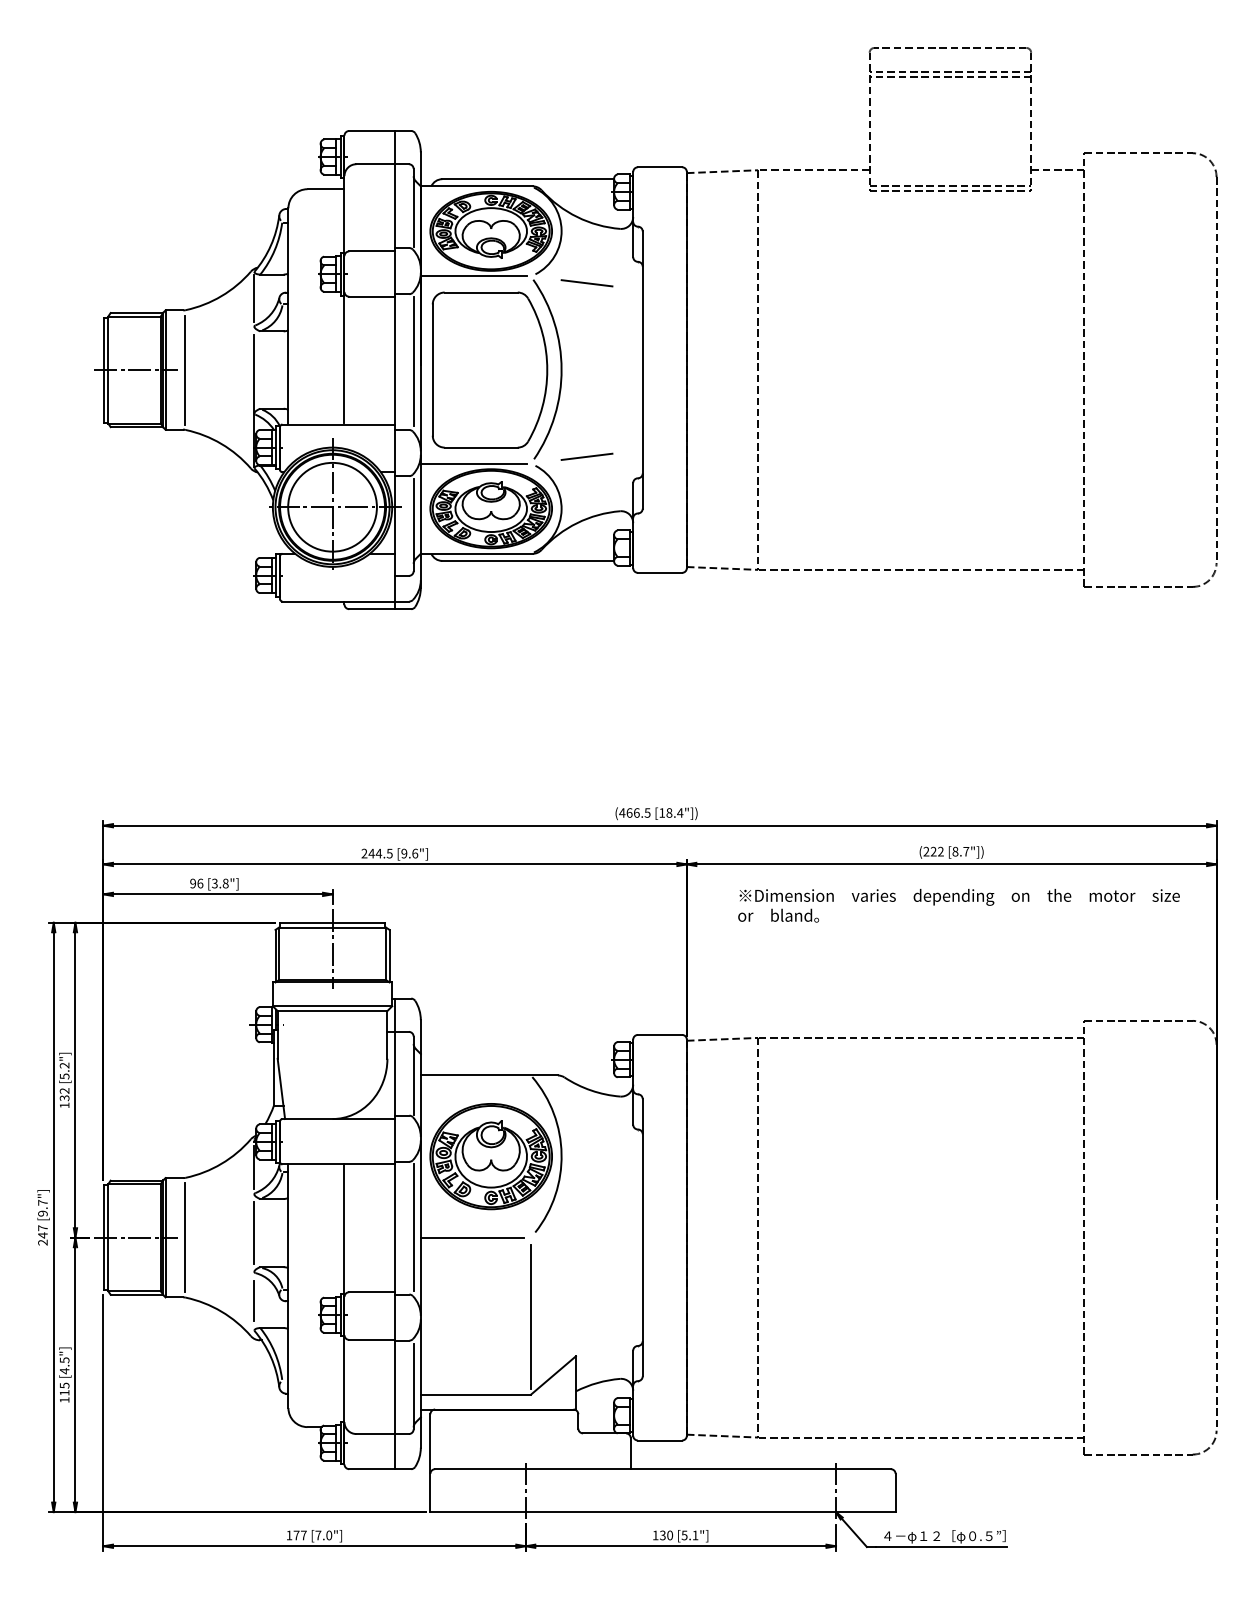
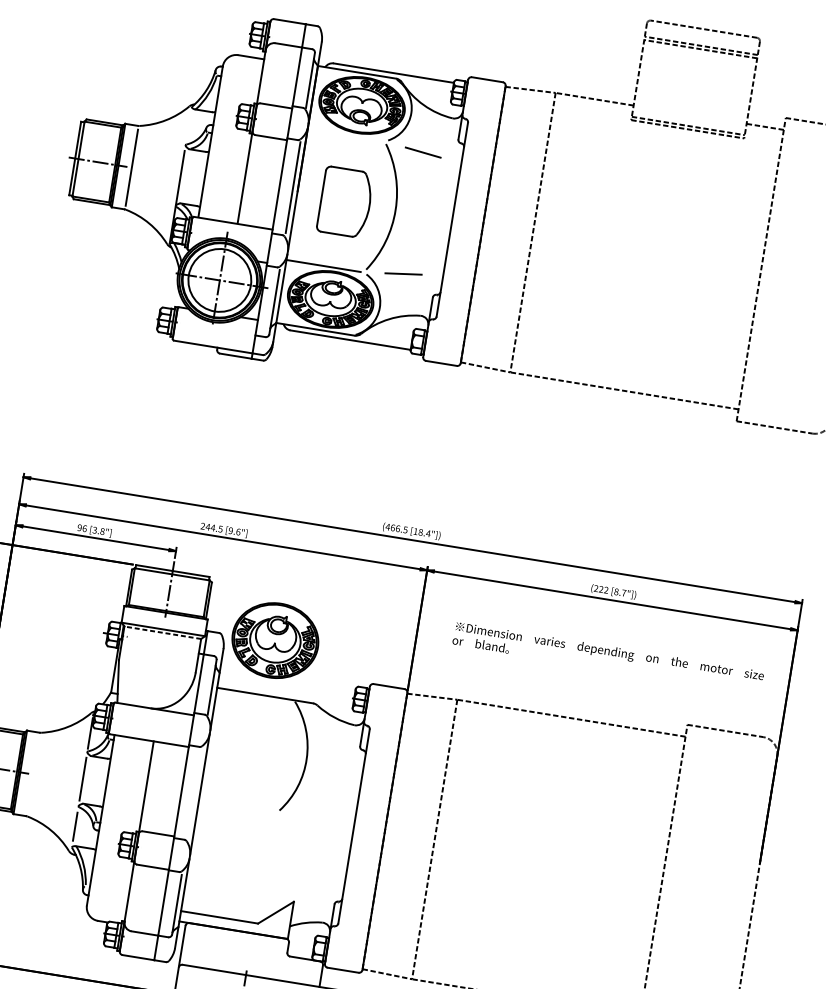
line: (473, 276) -> (344, 135), removed
line: (254, 298) -> (188, 125), removed
part: (489, 369) -> (345, 201), size x0.6
text: (958, 905) -> (607, 657), moved
line: (332, 1011) -> (162, 633), solid -> dashed
part: (490, 1156) -> (274, 640), moved
line: (413, 1227) -> (194, 793), removed
line: (184, 1237) -> (33, 774), removed
line: (471, 1237) -> (234, 806), removed
line: (530, 1316) -> (266, 868), removed

